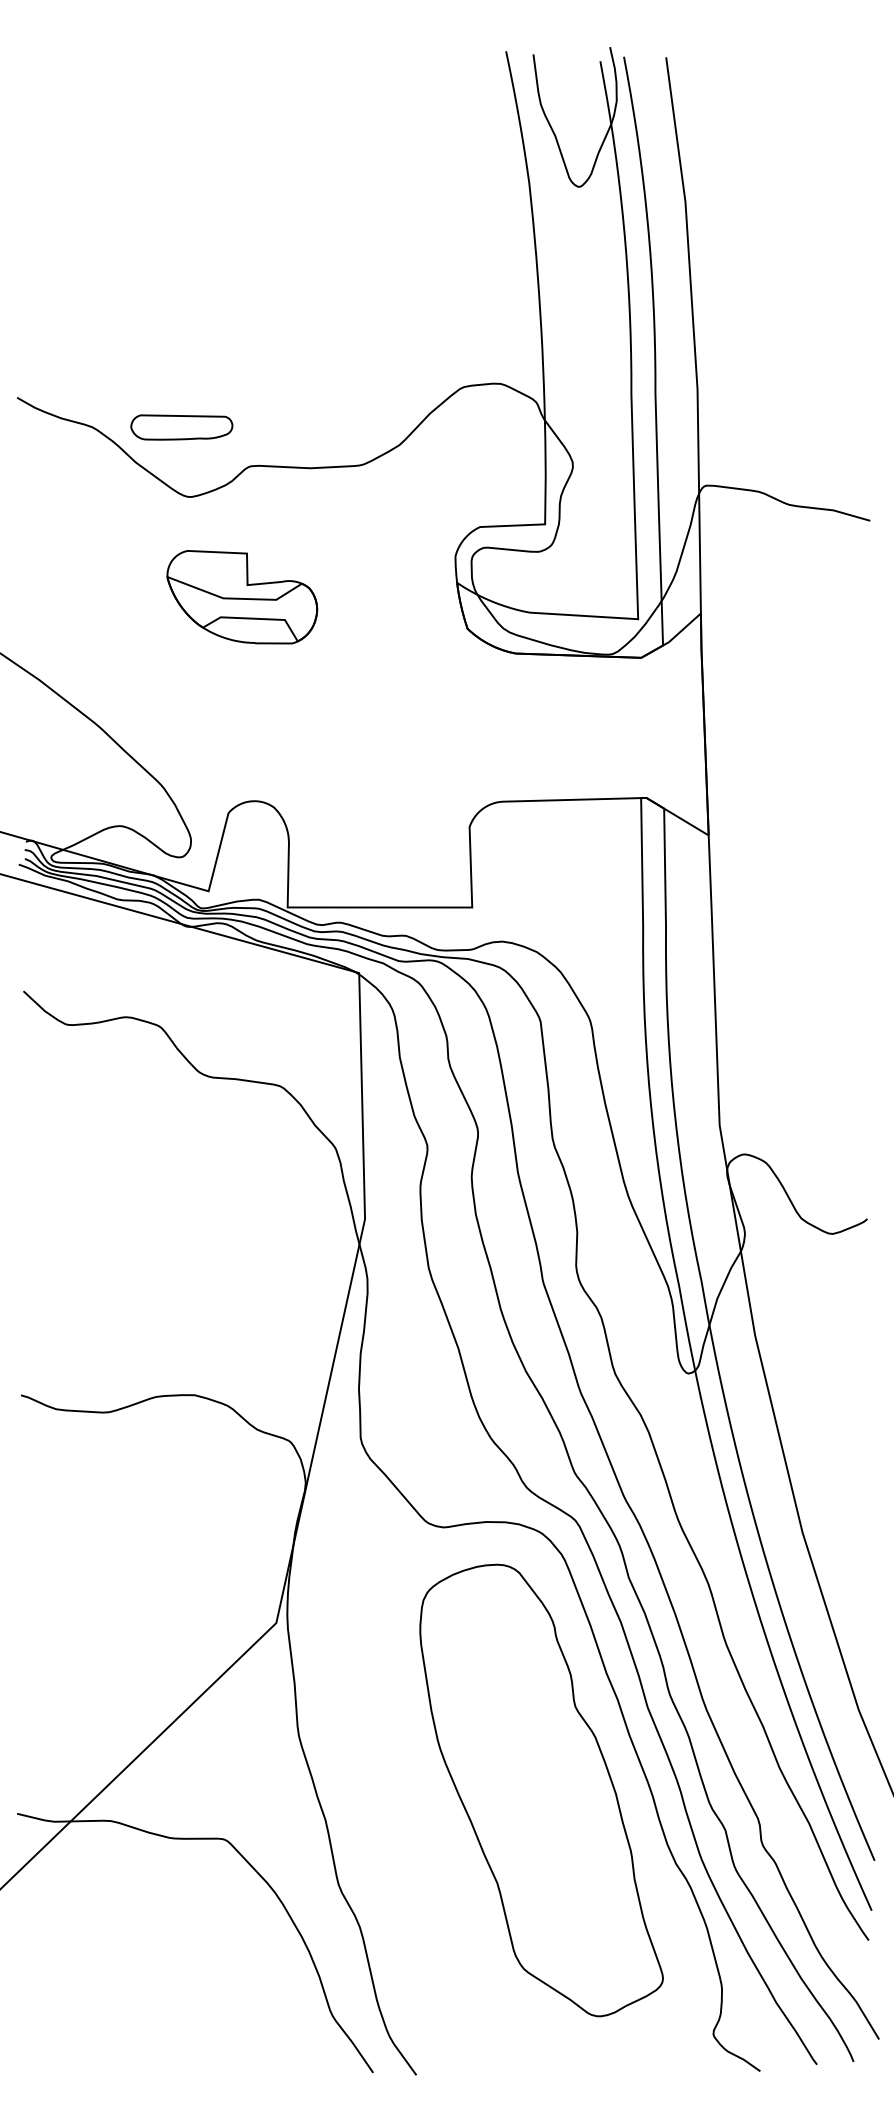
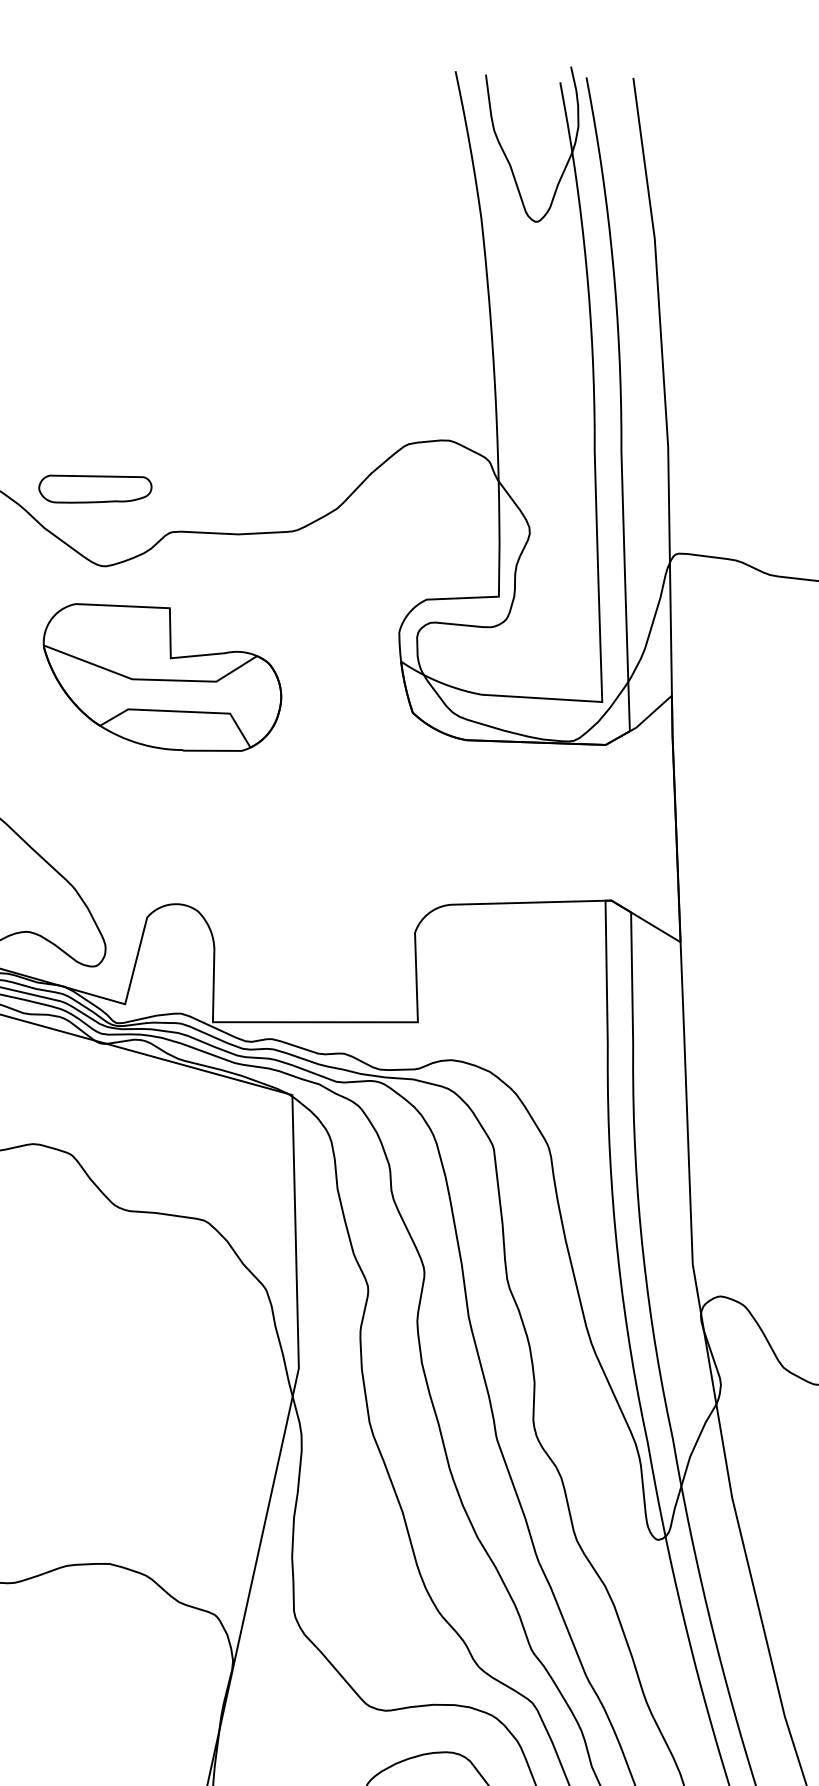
part: (242, 597) -> (162, 677), size x1.43

